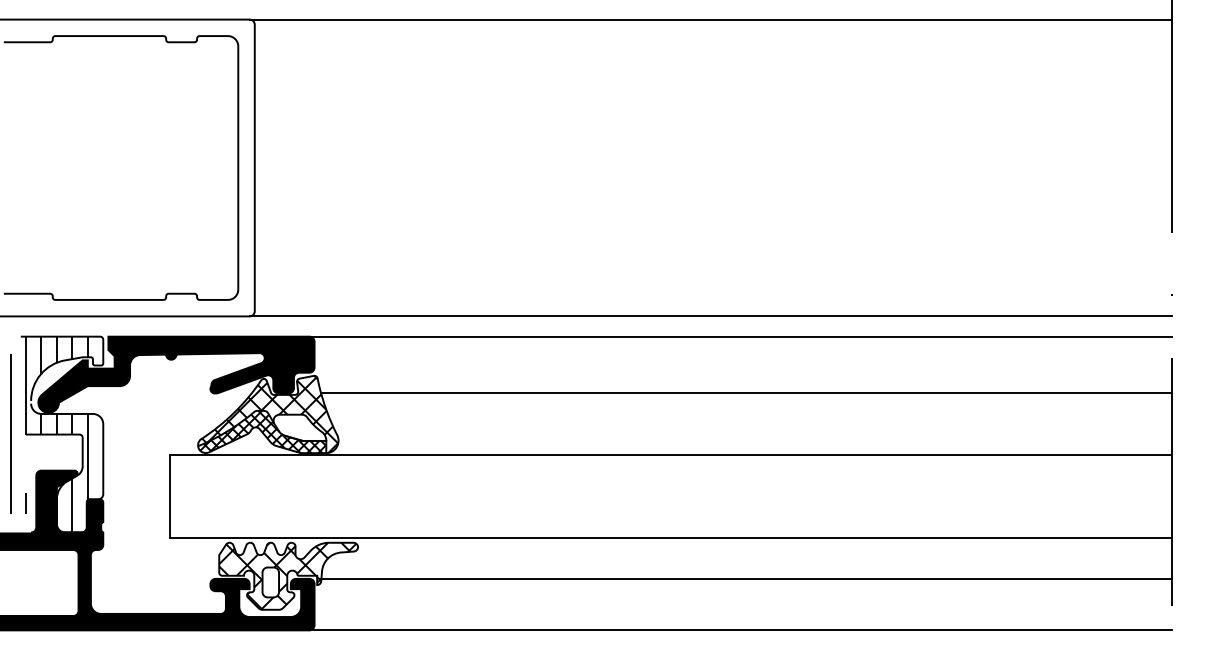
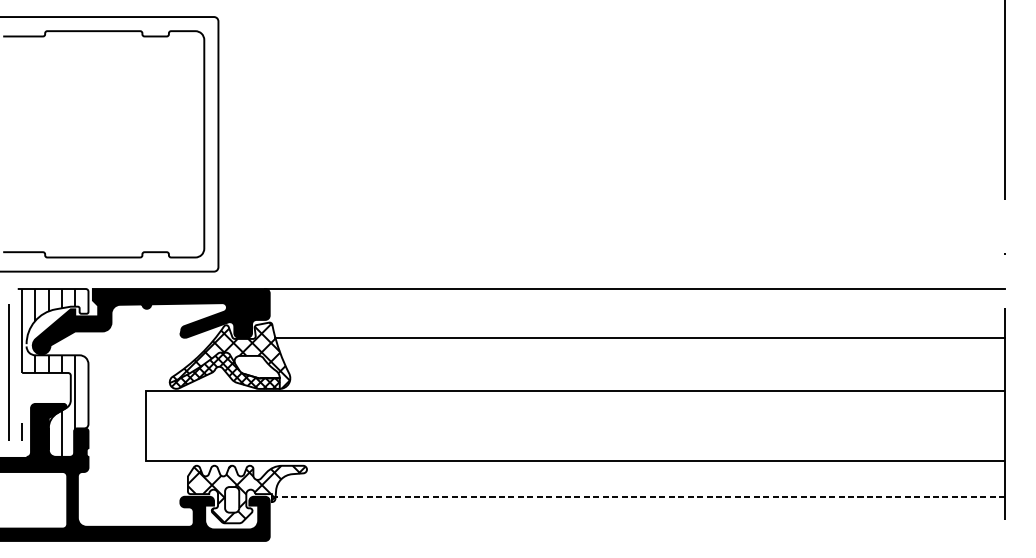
line: (710, 19) -> (609, 16), removed
line: (710, 316) -> (609, 271), removed
line: (746, 578) -> (640, 496), solid -> dashed
line: (740, 630) -> (635, 541), removed

